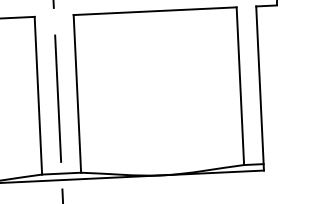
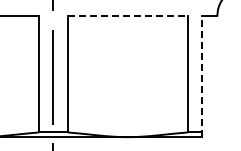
line: (154, 11) -> (127, 16), solid -> dashed
line: (260, 88) -> (202, 76), solid -> dashed

